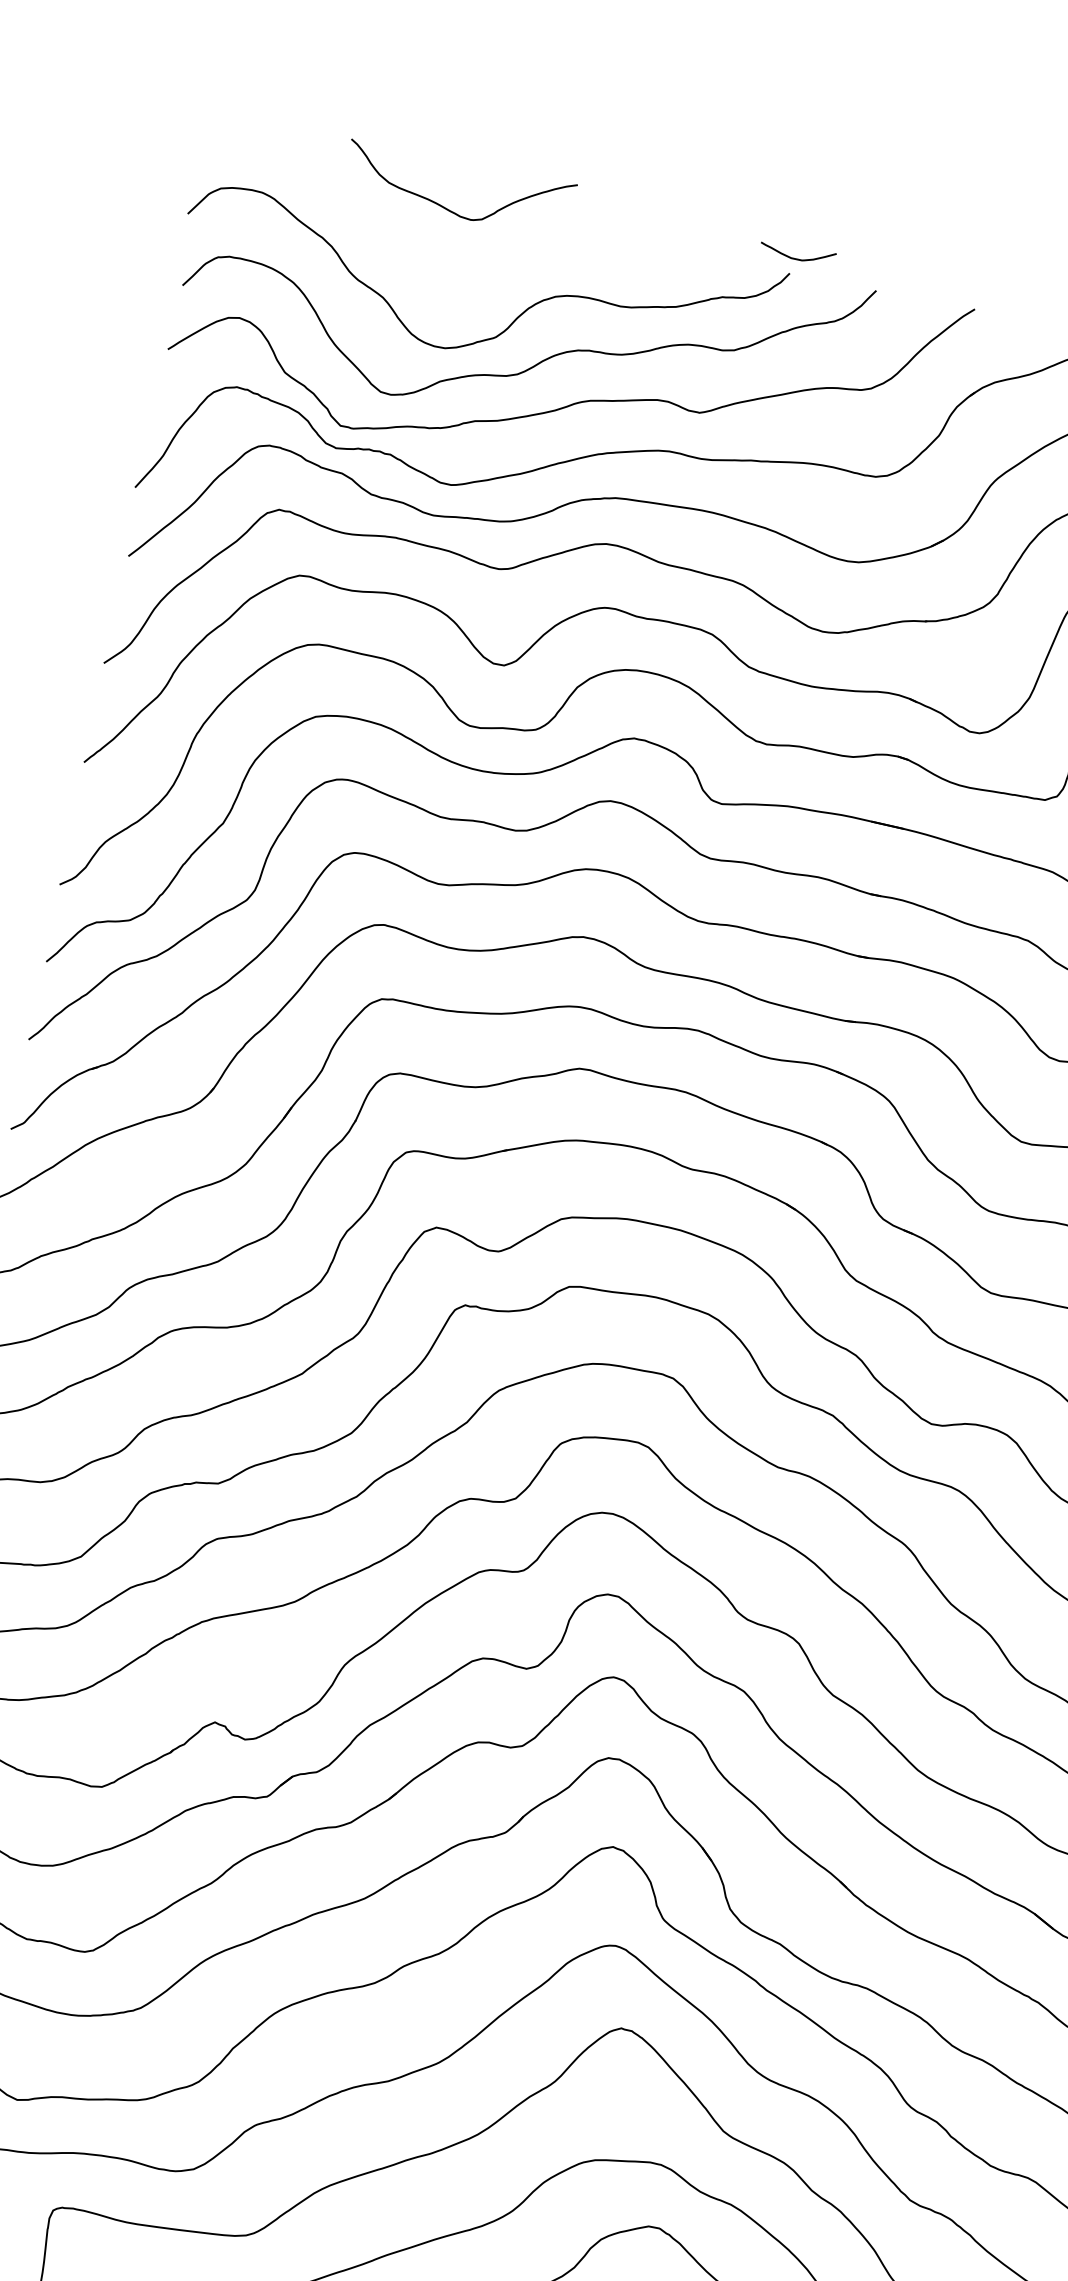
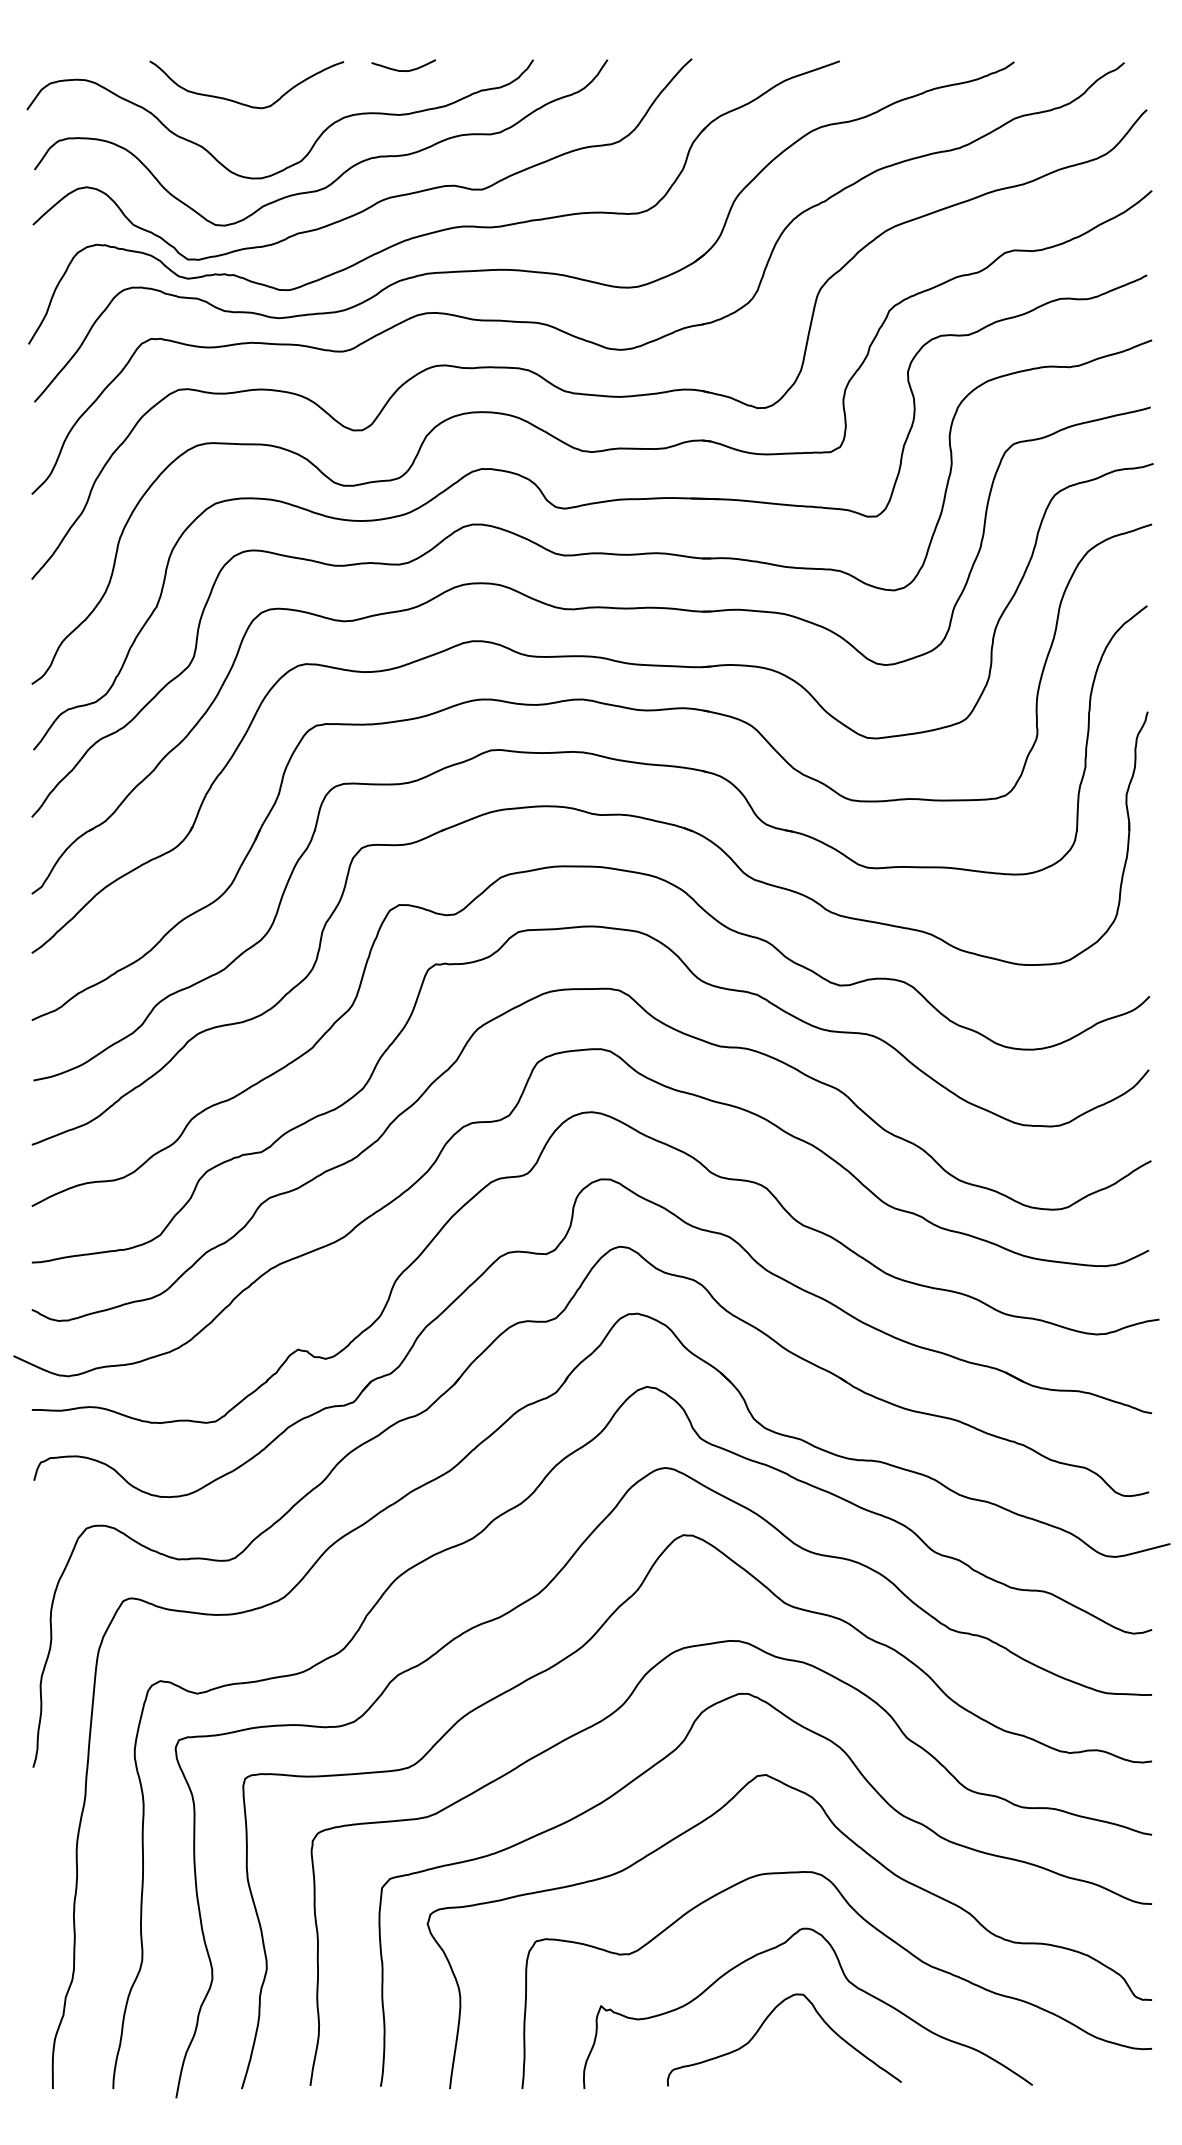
curve: (447, 208) -> (240, 102), moved
curve: (796, 258) -> (403, 70), moved

